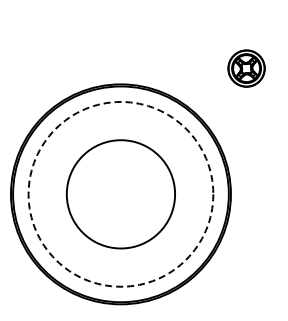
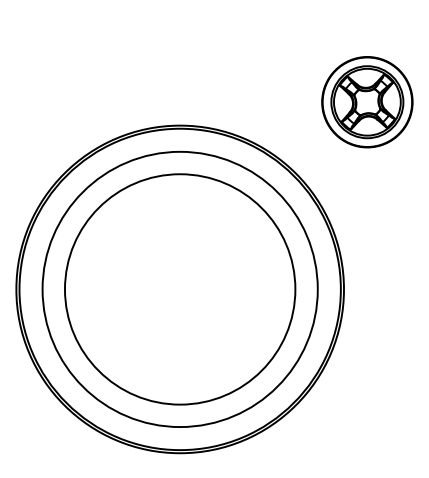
part: (246, 68) -> (367, 101), size x1.67
circle: (120, 193) -> (179, 288), dashed -> solid
circle: (120, 194) -> (179, 289), size x1.43

